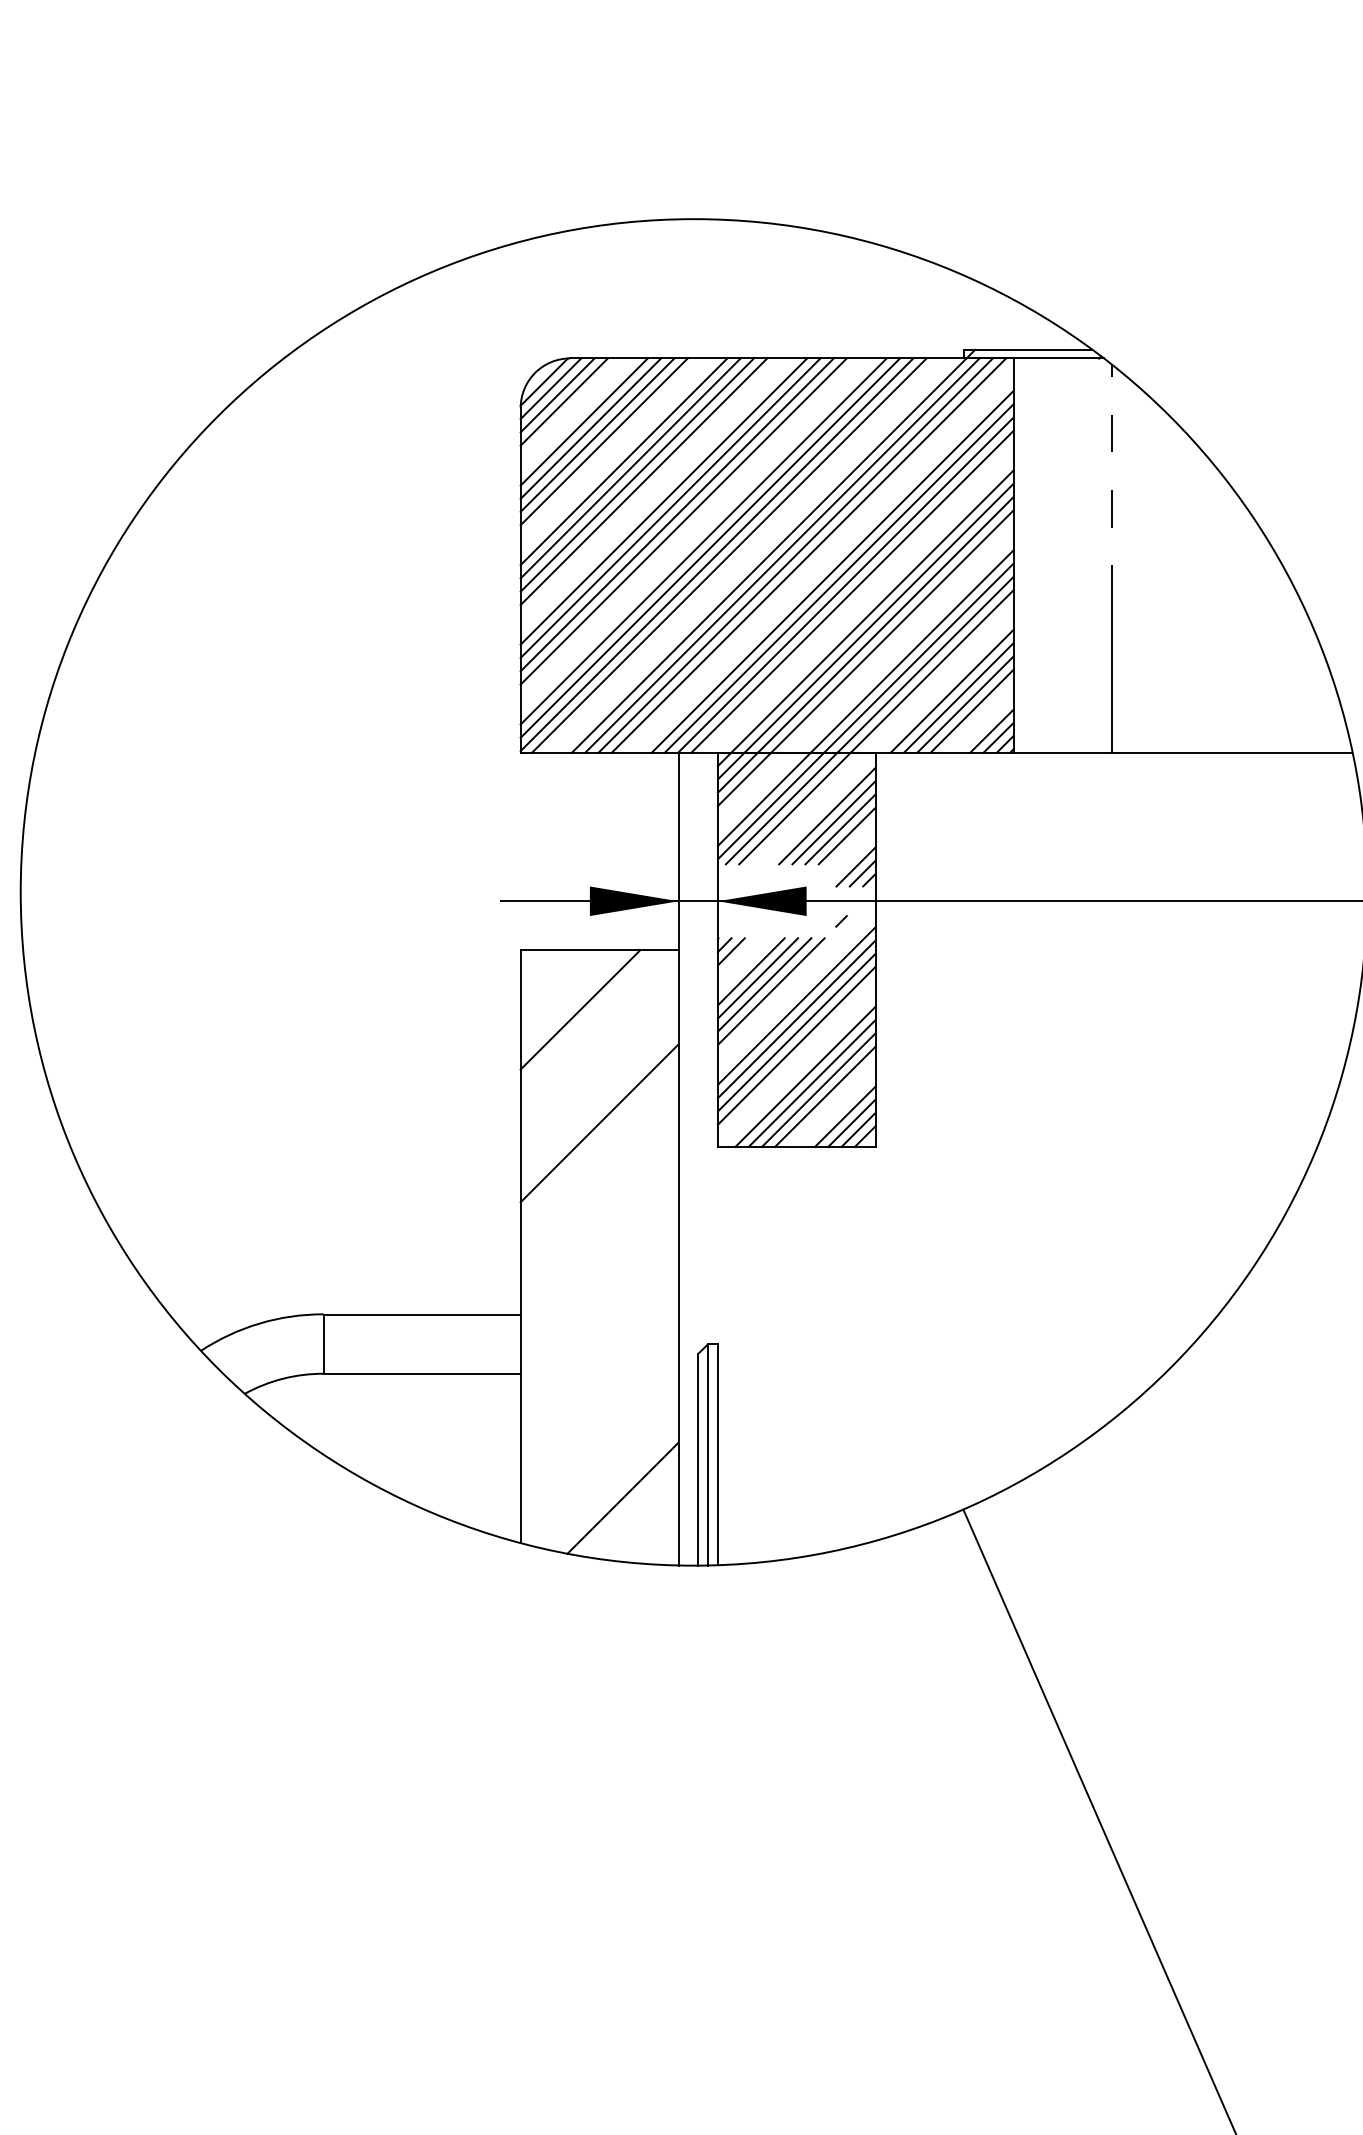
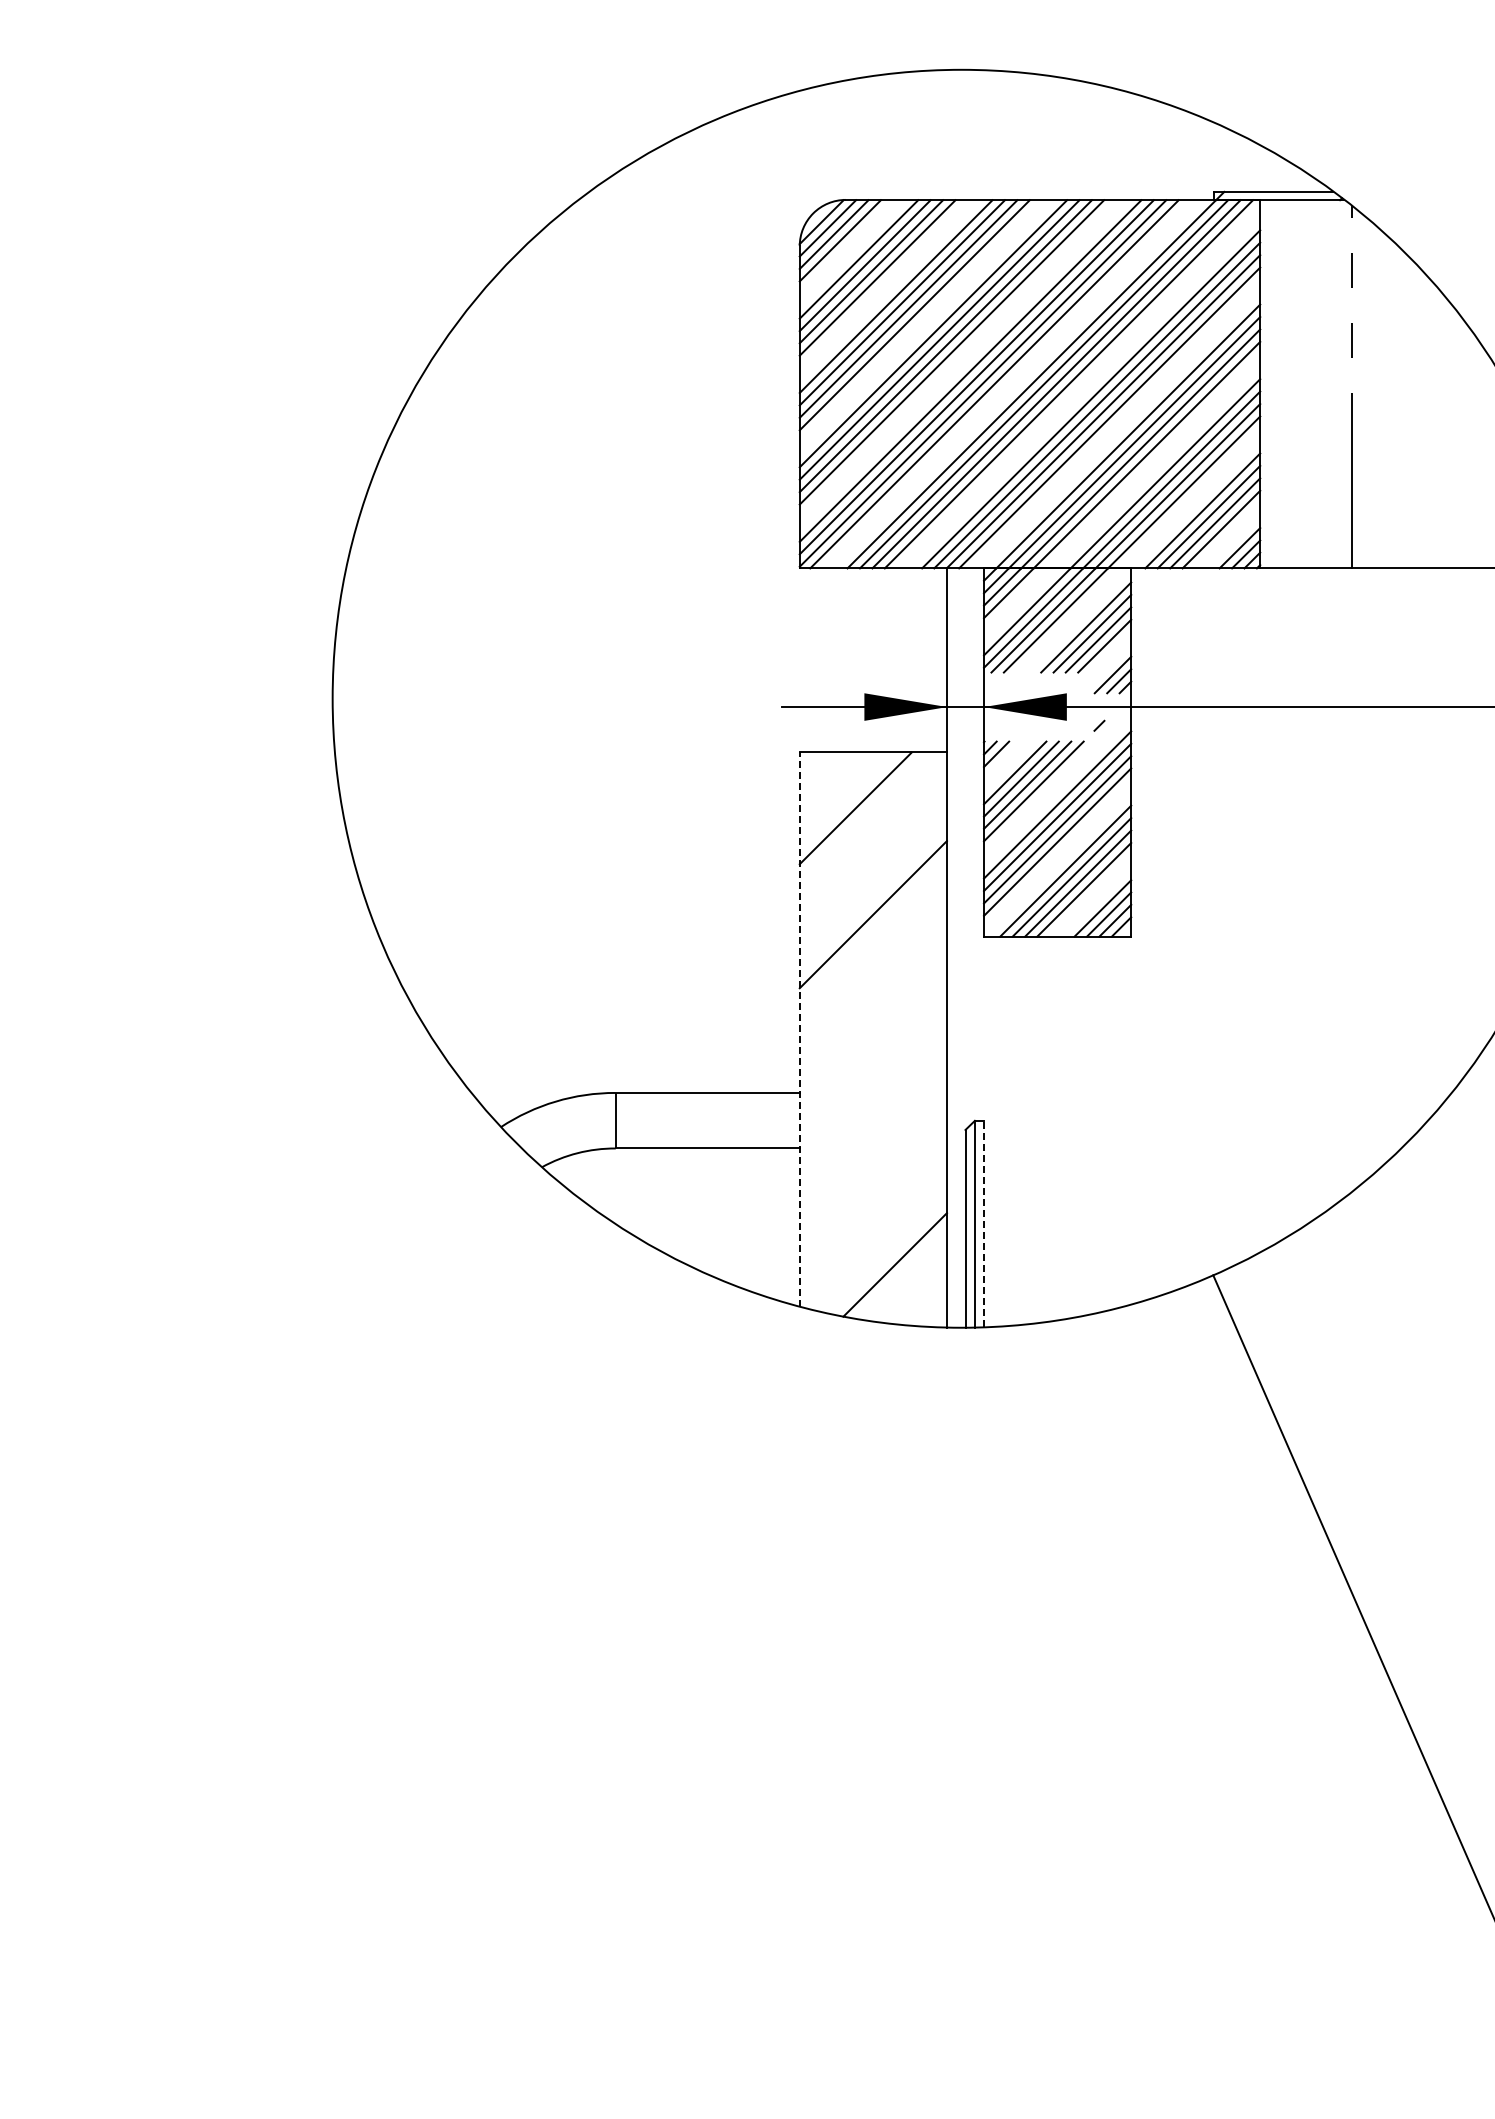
line: (520, 1246) -> (799, 1029), solid -> dashed
line: (718, 1454) -> (984, 1223), solid -> dashed

